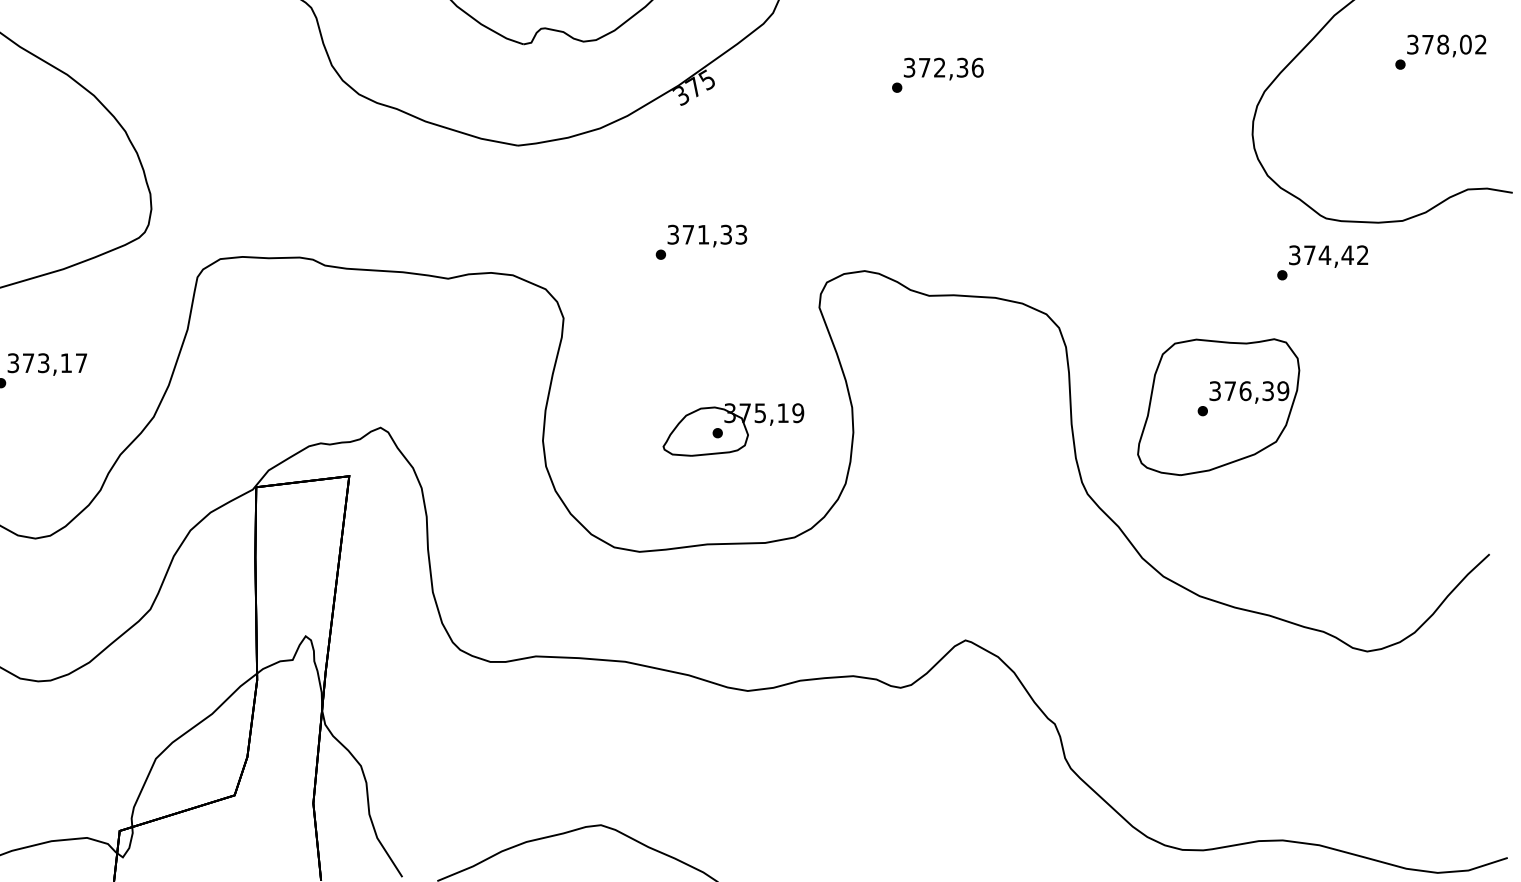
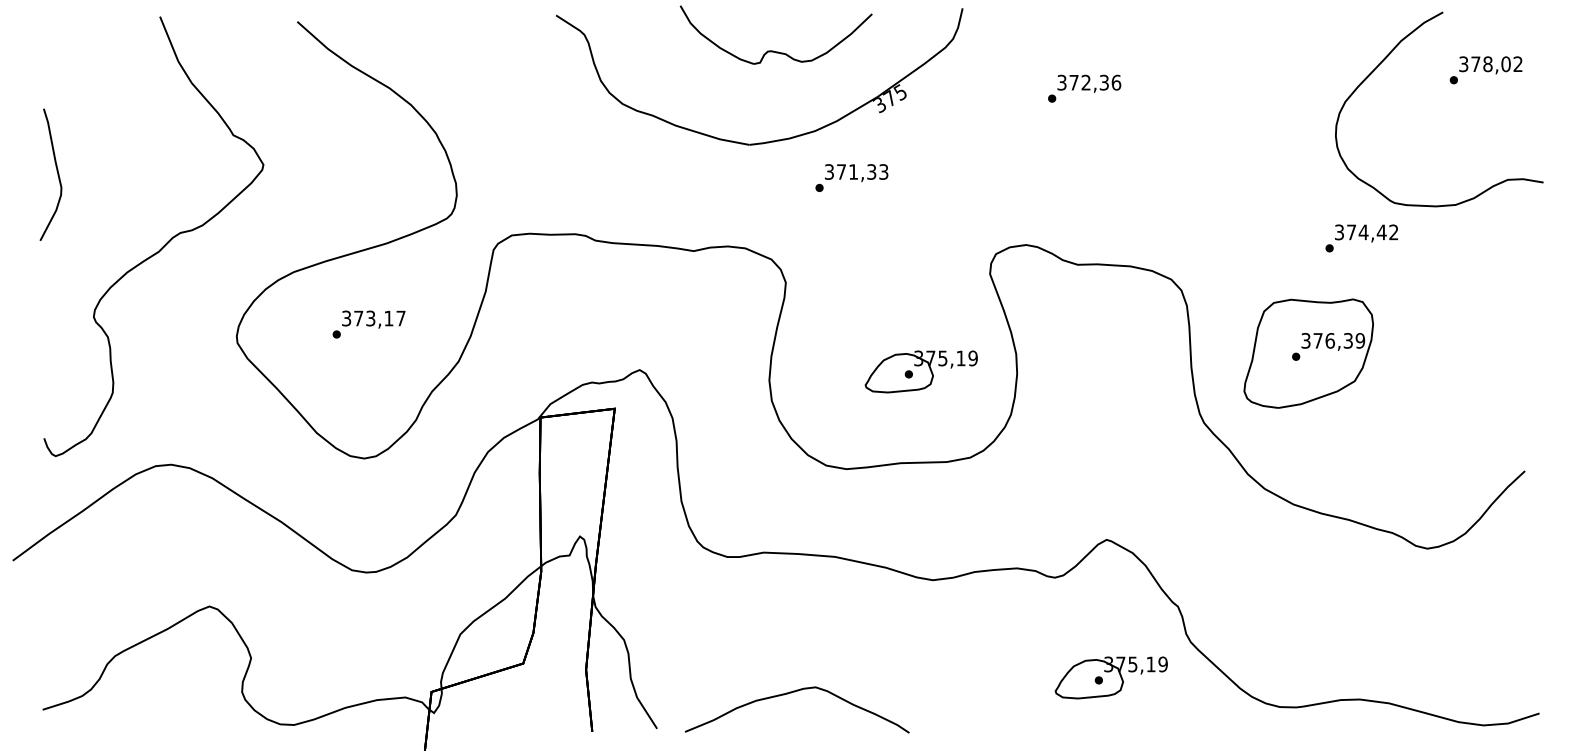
text: (700, 241) -> (851, 177), moved
text: (1322, 262) -> (1361, 238), moved
part: (970, 812) -> (1110, 677), added

